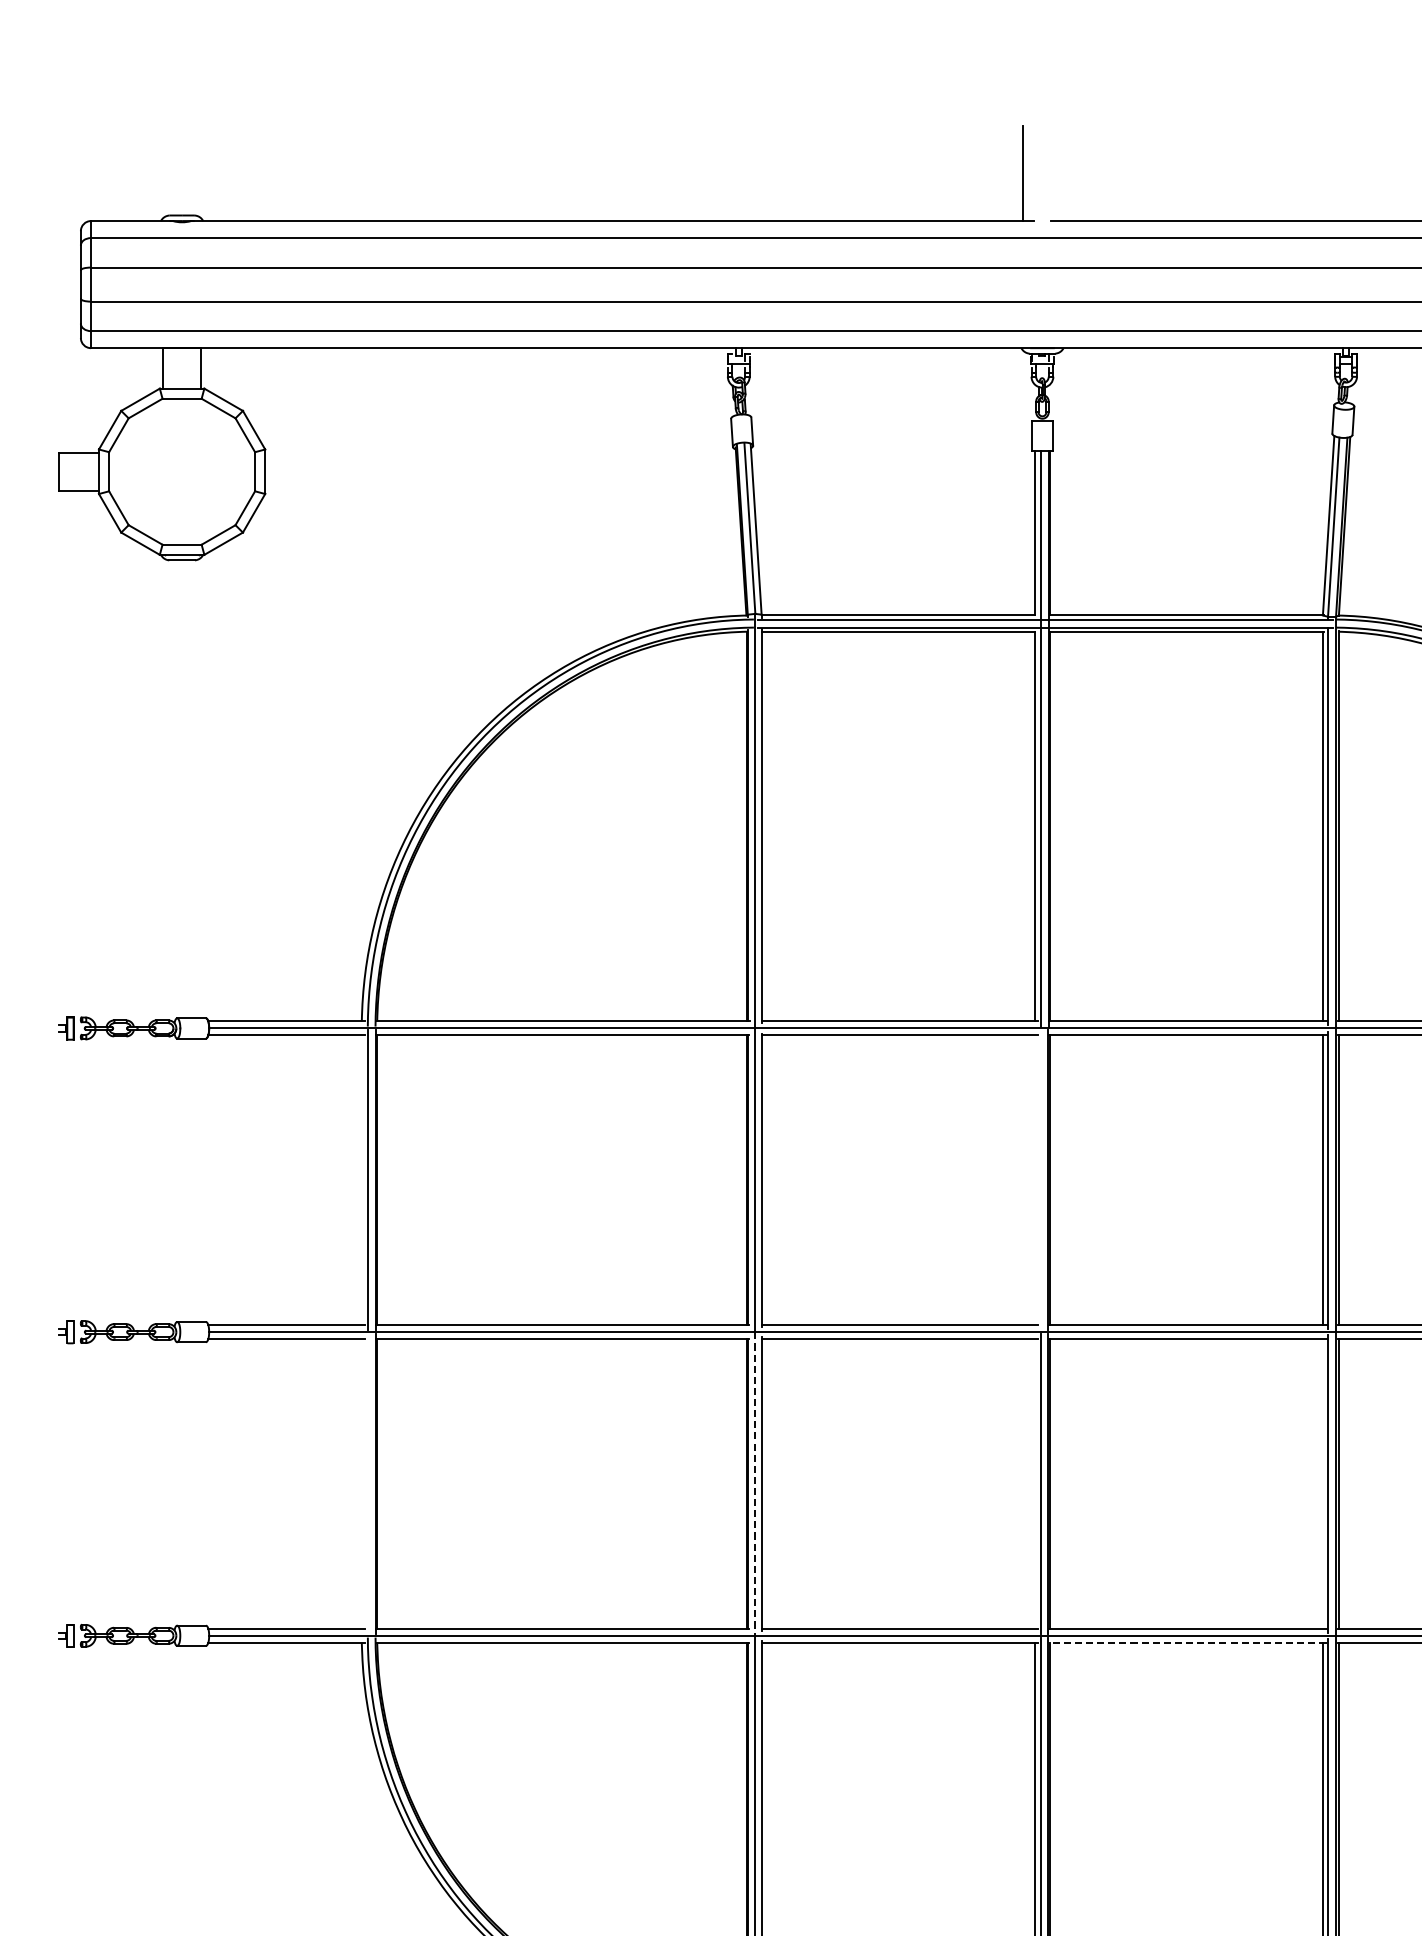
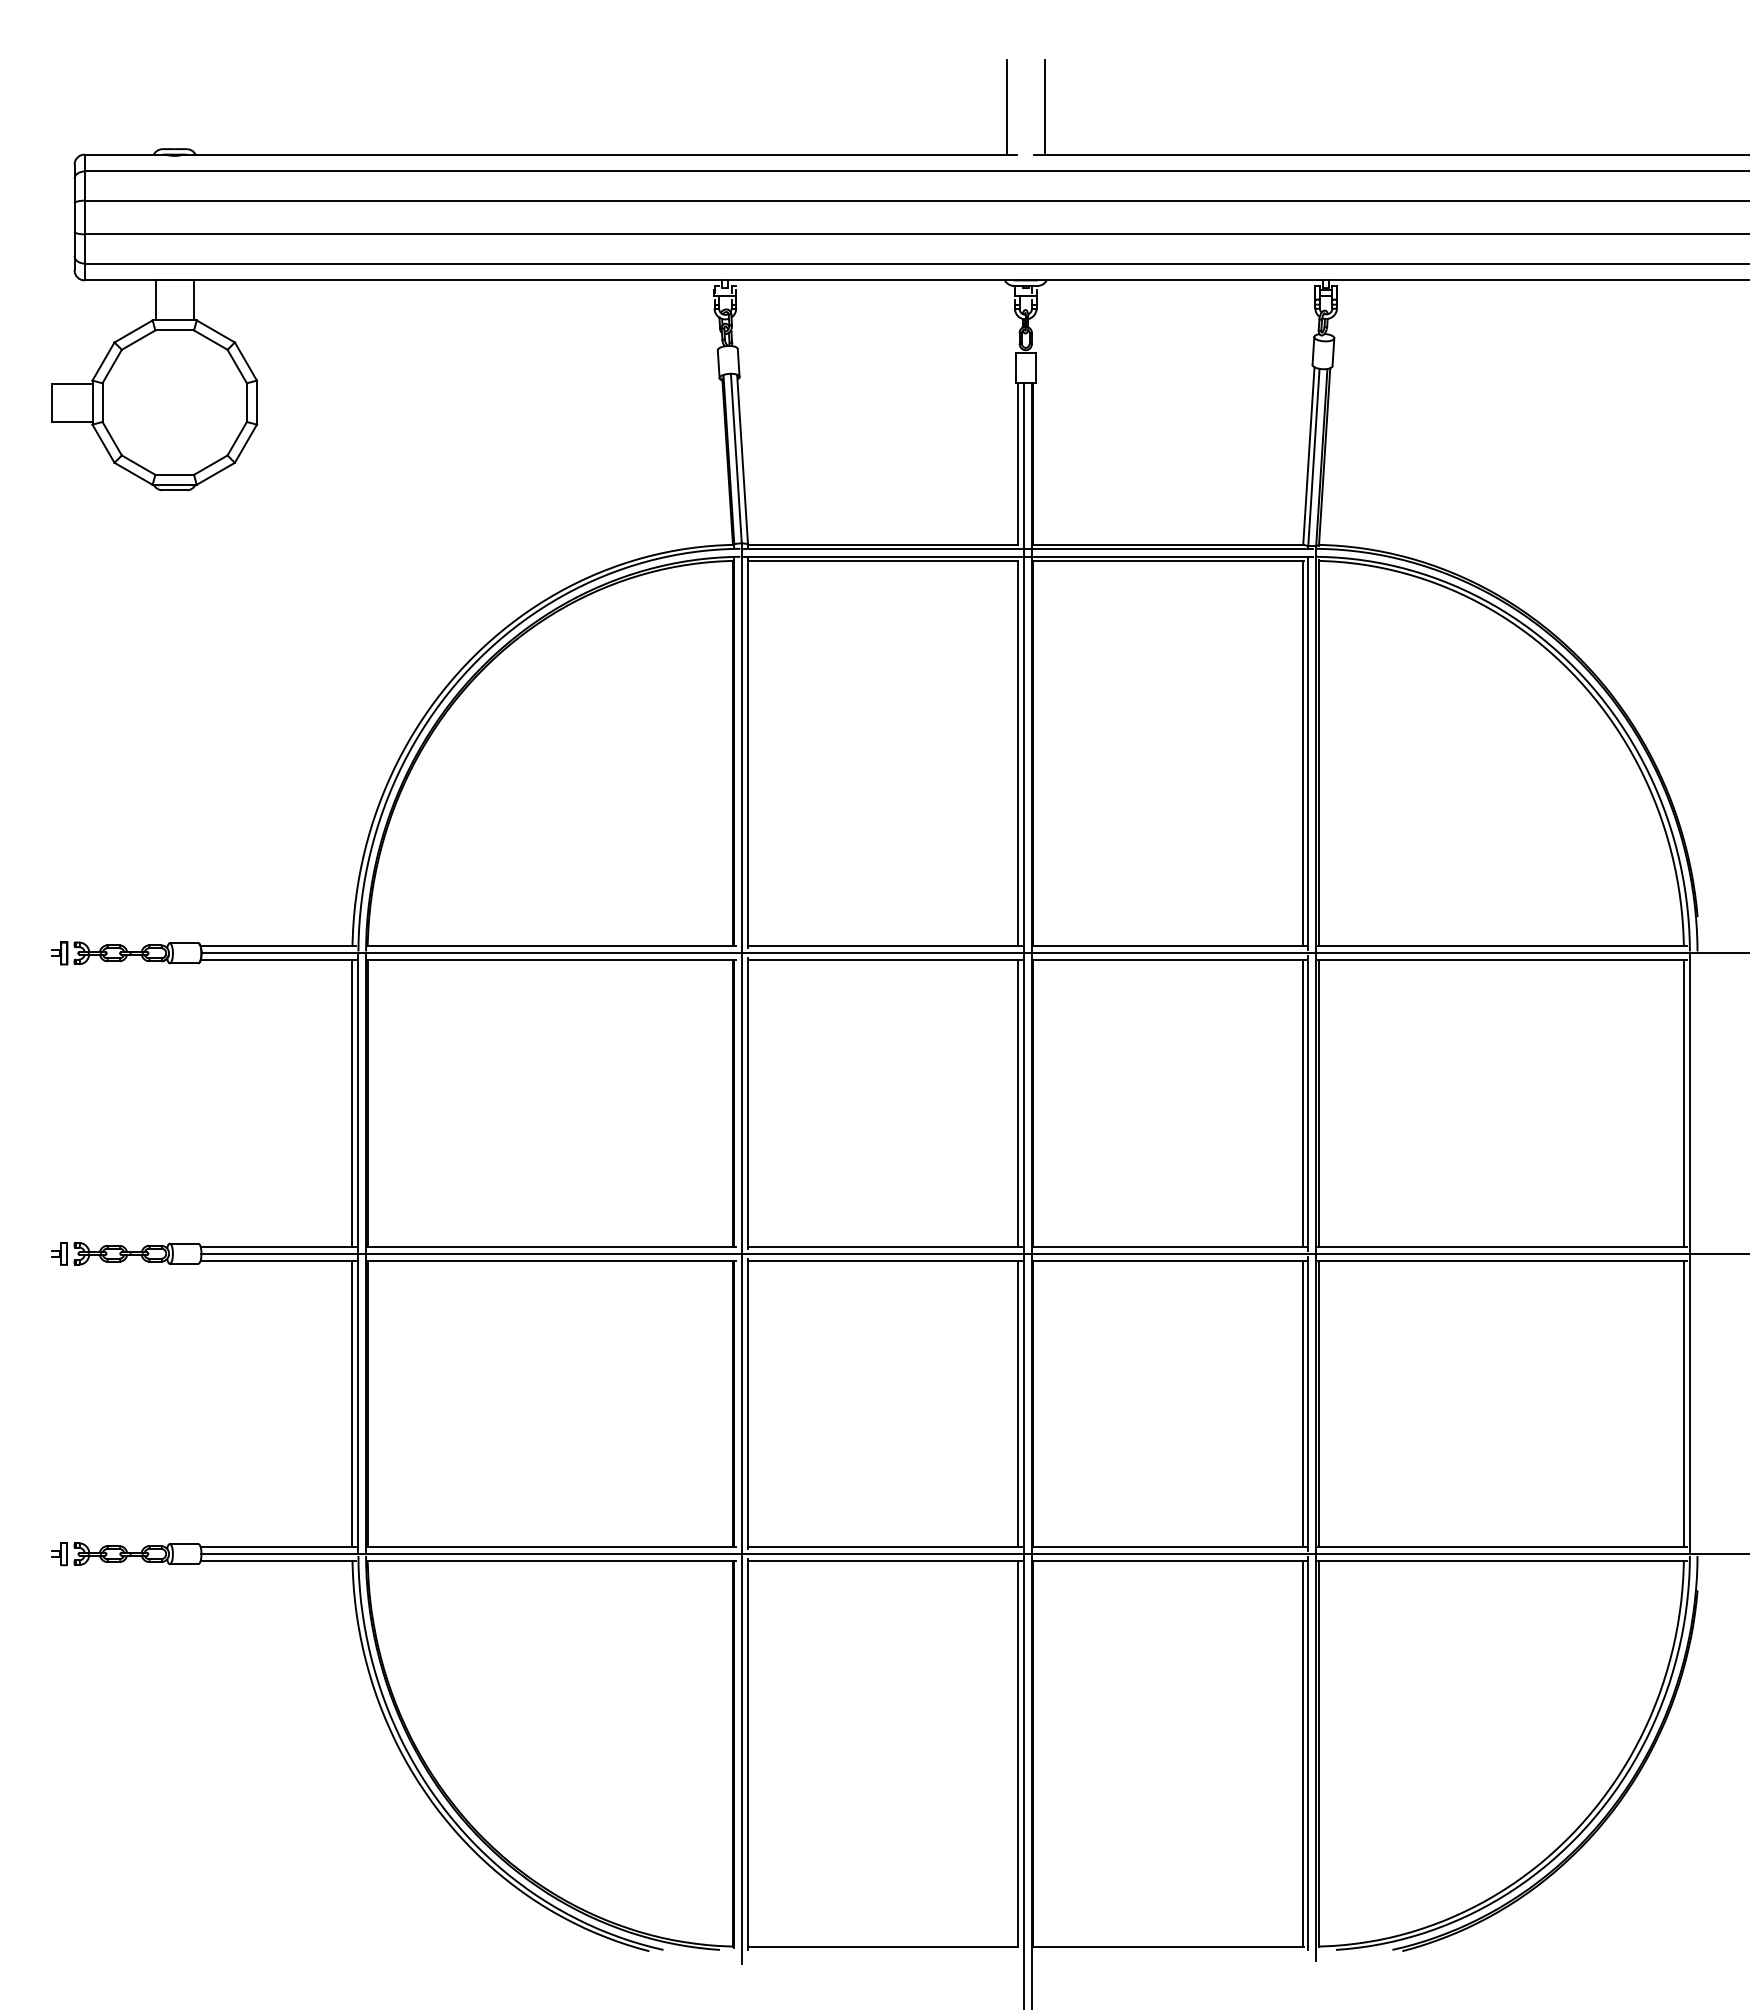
line: (1061, 173) -> (1044, 107), added
line: (361, 1180) -> (352, 1103), added
line: (1035, 1180) -> (1018, 1103), added
line: (1041, 1180) -> (1024, 1103), added
line: (361, 1483) -> (352, 1403), added
line: (367, 1483) -> (358, 1403), added
line: (755, 1483) -> (741, 1403), dashed -> solid
line: (1035, 1483) -> (1018, 1403), added
line: (1323, 1483) -> (1303, 1403), added
line: (1187, 1643) -> (1169, 1561), dashed -> solid

